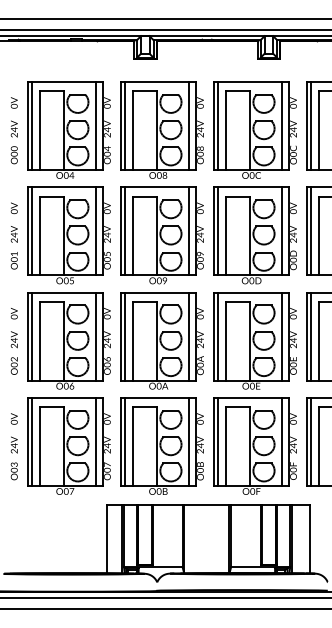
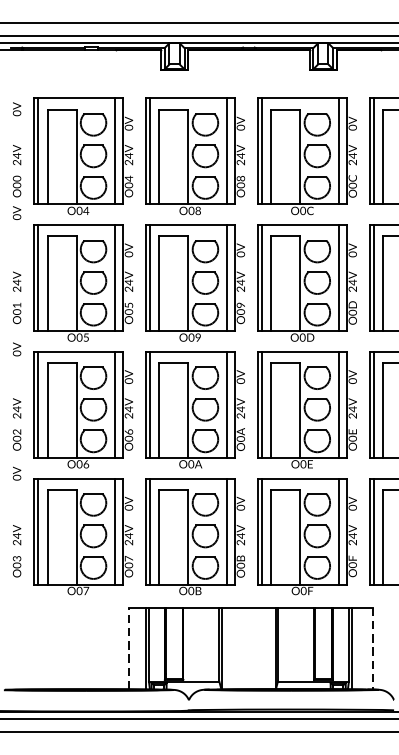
text: (13, 102) -> (16, 108), moved
text: (13, 208) -> (16, 213), moved
text: (14, 313) -> (17, 349), moved
text: (13, 418) -> (16, 473), moved
line: (107, 539) -> (129, 648), solid -> dashed
line: (310, 539) -> (373, 648), solid -> dashed

